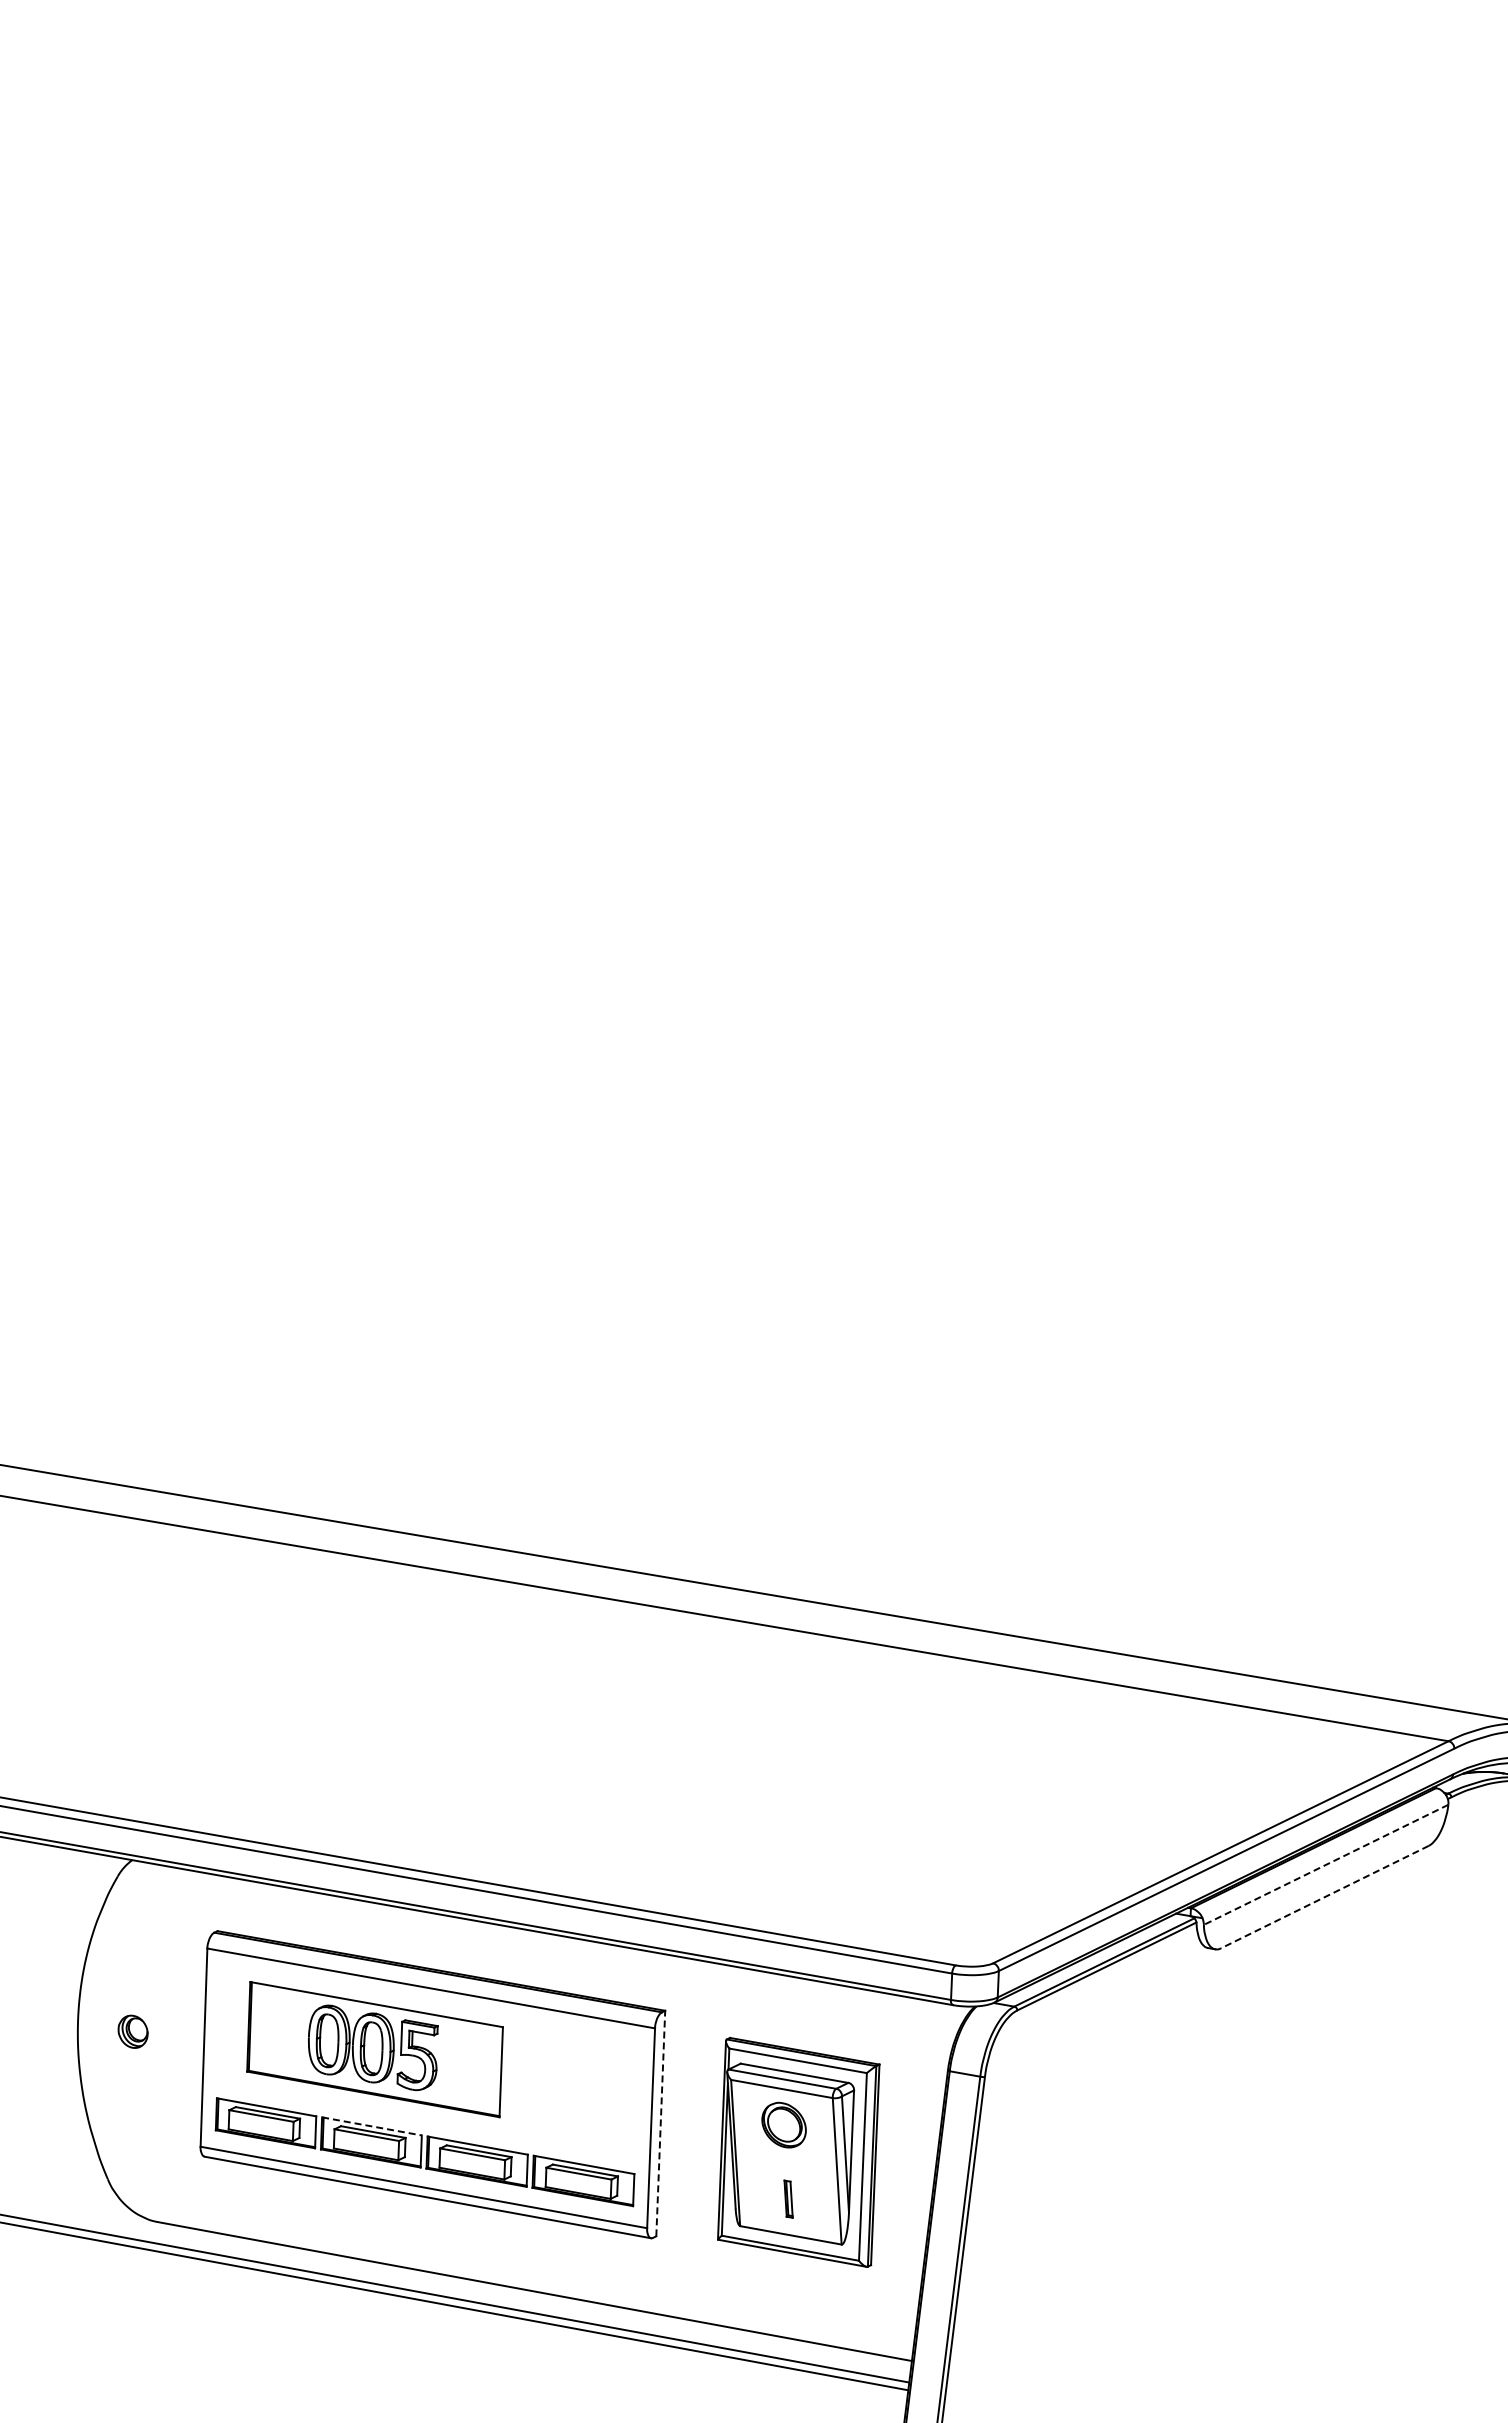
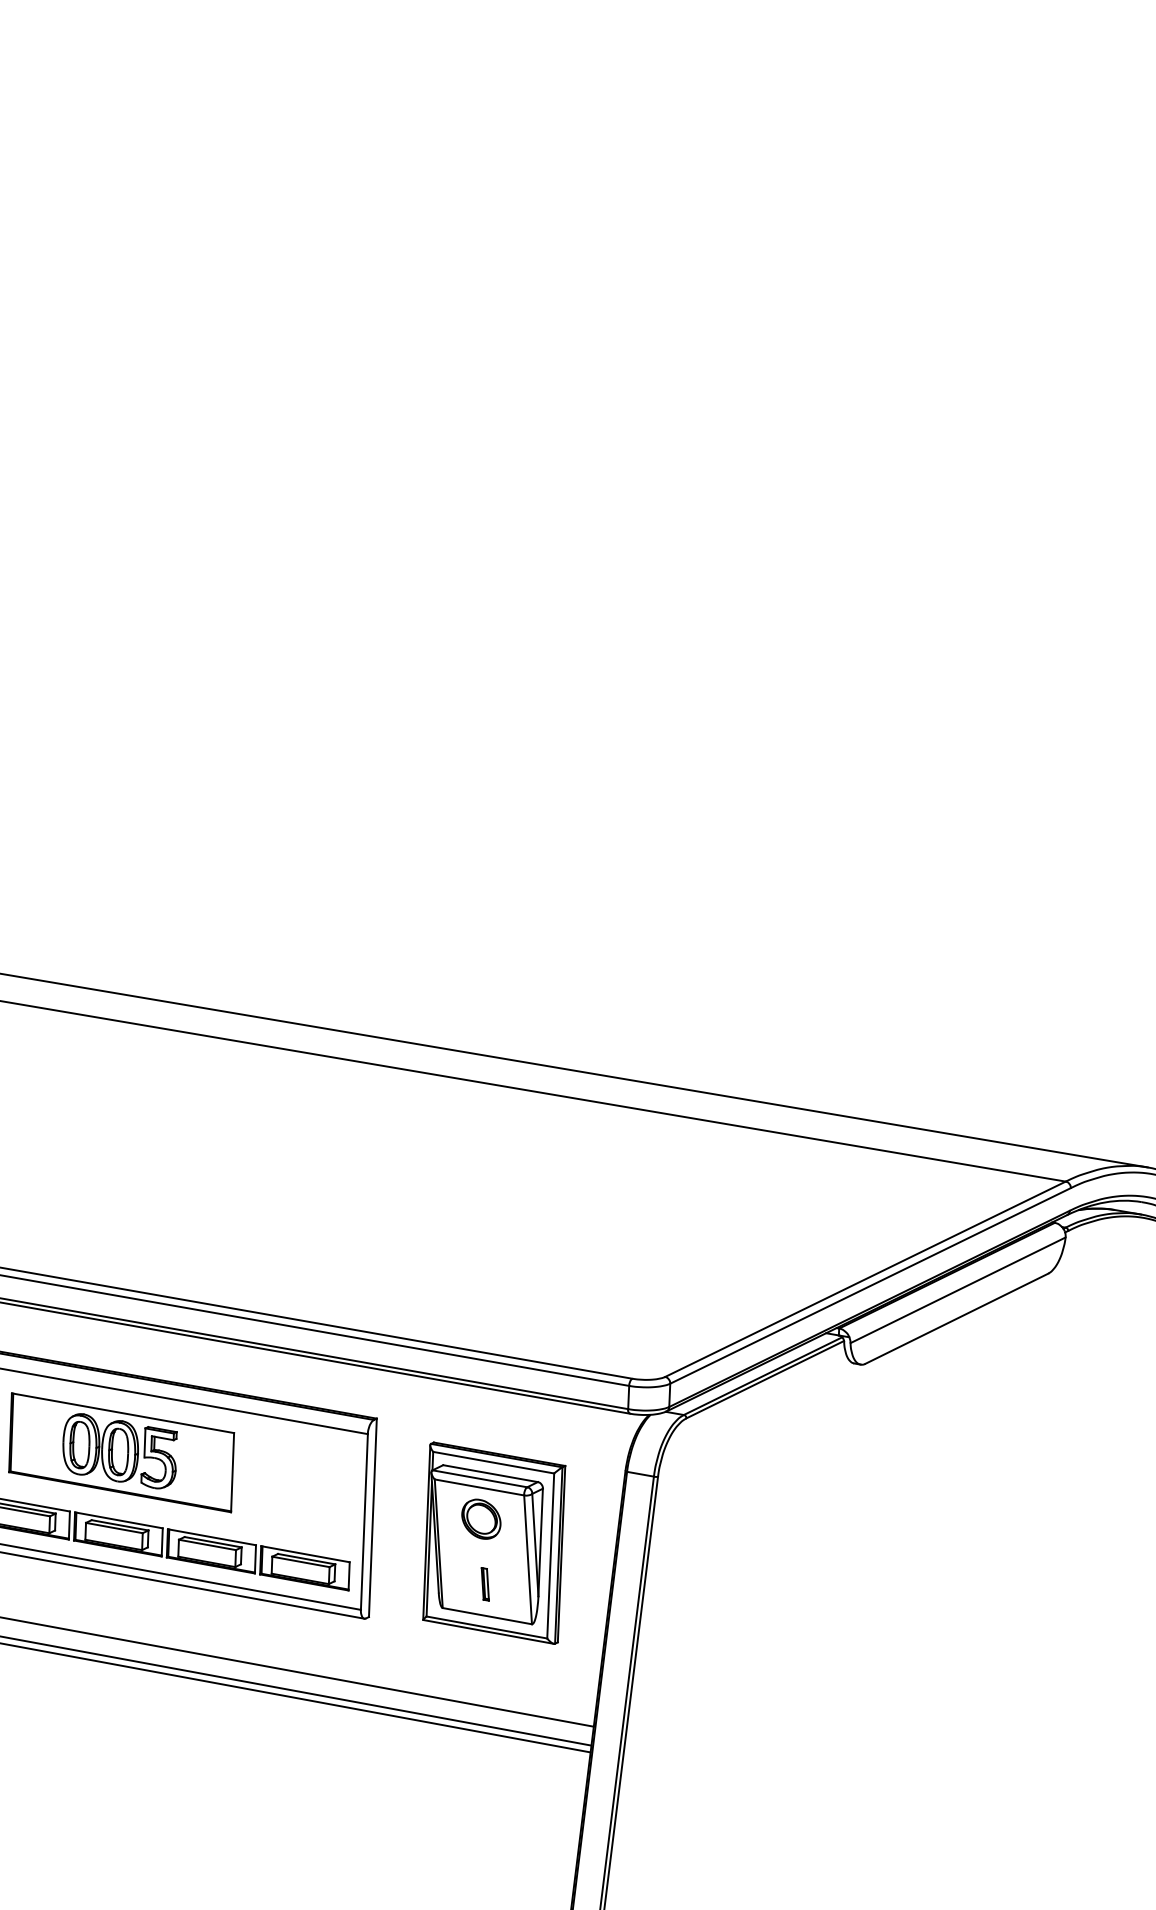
line: (1325, 1865) -> (957, 1290), dashed -> solid
line: (1324, 1897) -> (956, 1319), dashed -> solid
line: (660, 2123) -> (372, 1517), dashed -> solid
line: (371, 2126) -> (118, 1520), dashed -> solid

